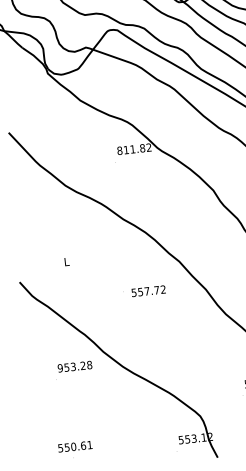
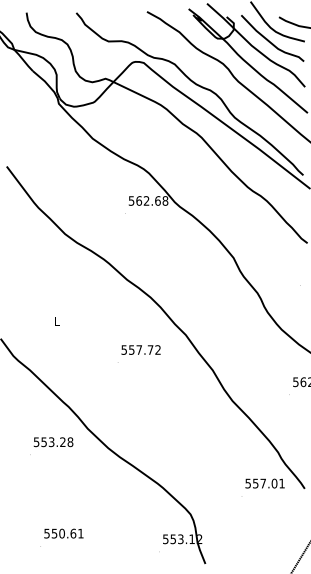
text: (134, 148) -> (148, 200), 811.82 -> 562.68
text: (148, 290) -> (140, 349), moved
text: (60, 367) -> (36, 441), 953.28 -> 553.28
text: (74, 446) -> (63, 533), moved

